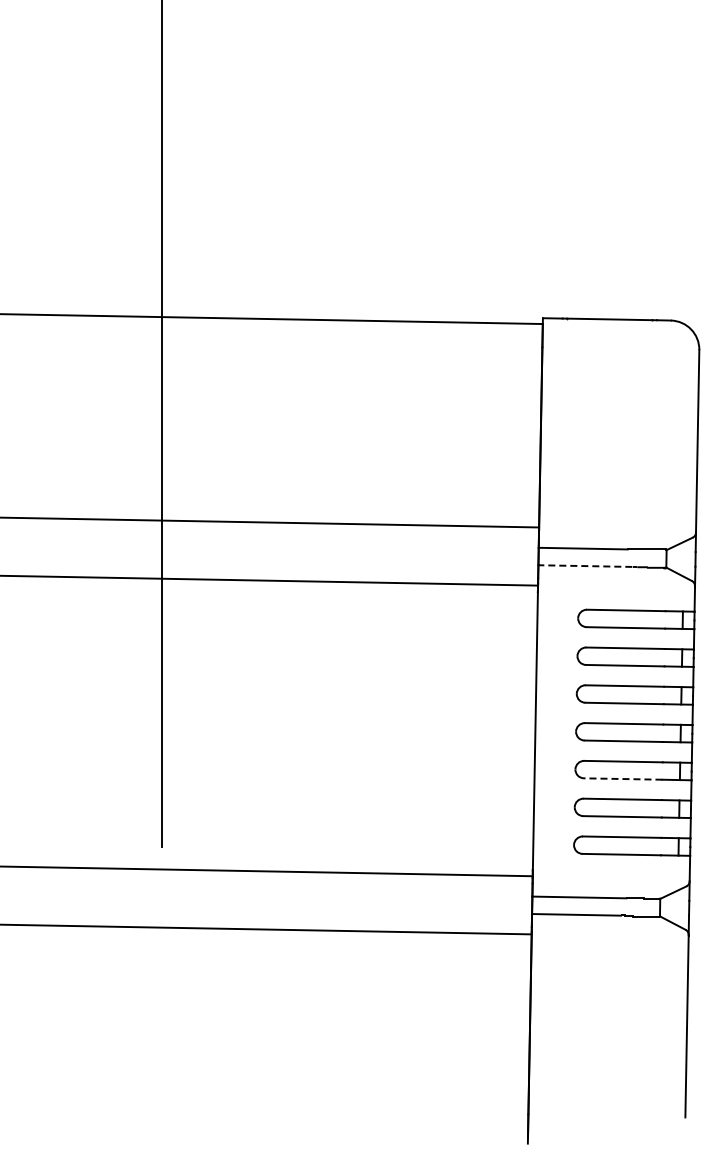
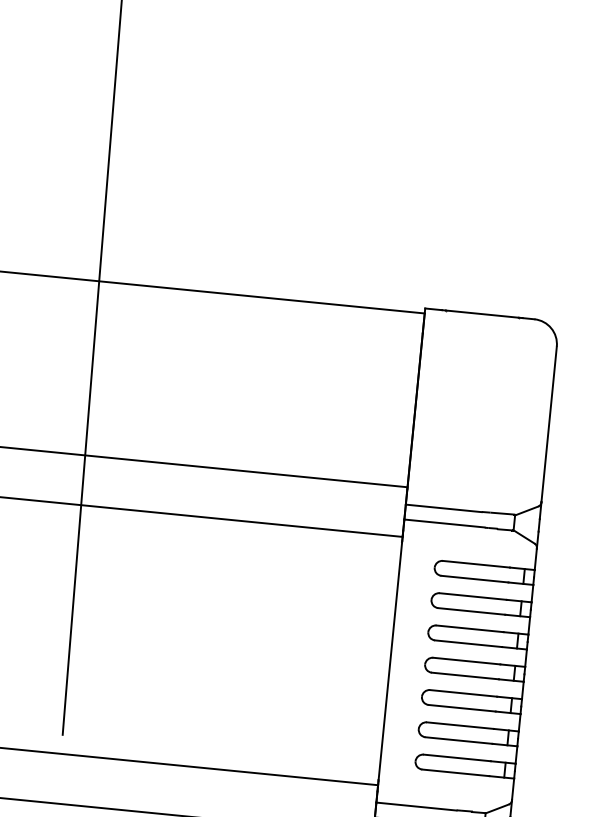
line: (585, 566) -> (444, 523), dashed -> solid
line: (622, 779) -> (461, 708), dashed -> solid

